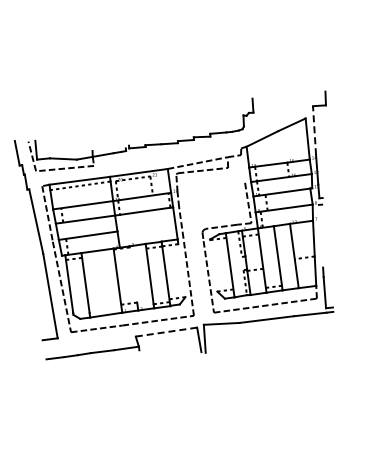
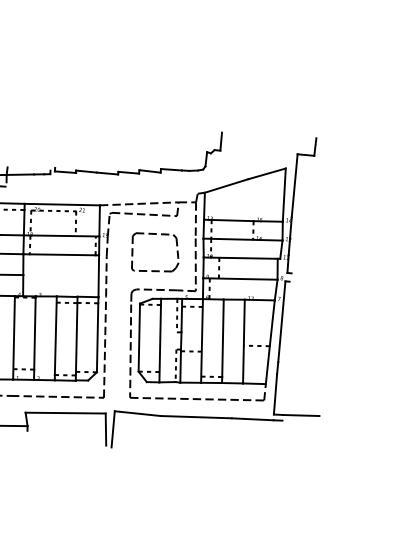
line: (314, 130) -> (294, 185), dashed -> solid
line: (243, 168) -> (196, 219), added
part: (214, 185) -> (156, 235), added
line: (320, 235) -> (281, 320), added
line: (213, 265) -> (138, 337), added
line: (181, 270) -> (97, 337), added
line: (133, 274) -> (35, 333), added
line: (346, 305) -> (300, 415), added
line: (166, 332) -> (65, 413), dashed -> solid

